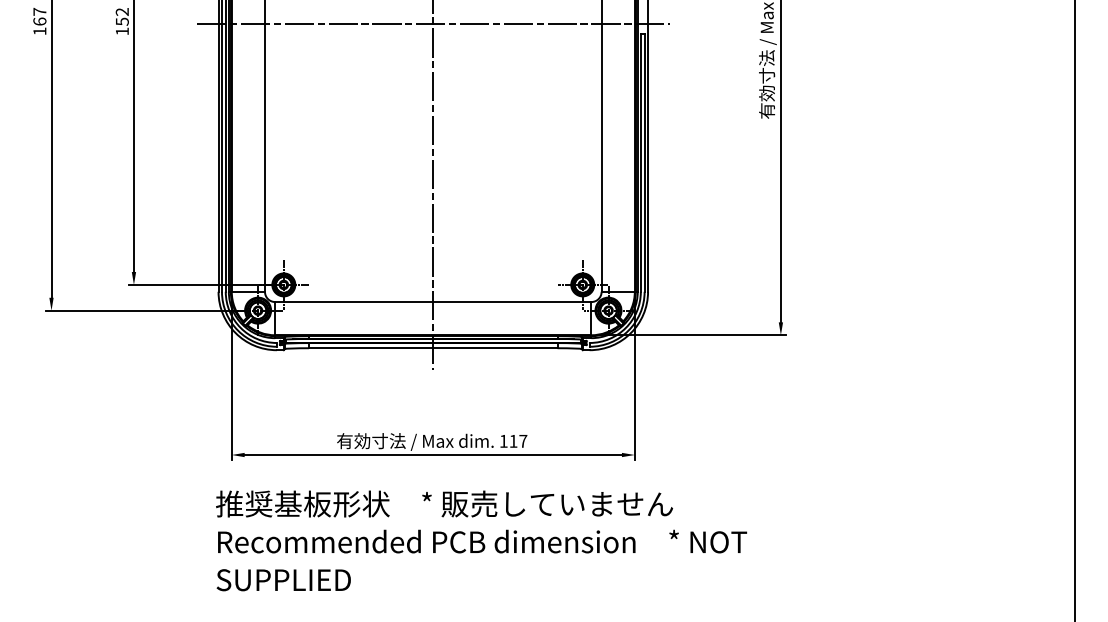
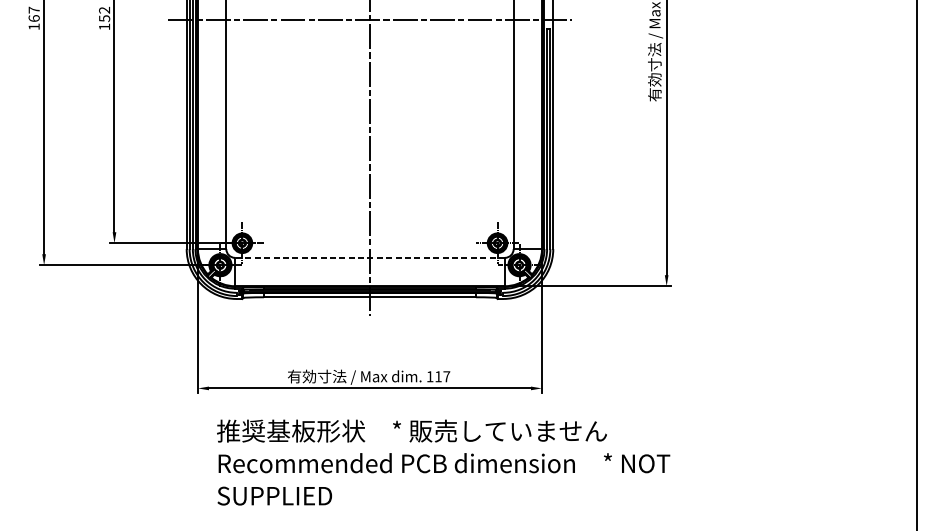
line: (432, 302) -> (369, 258), solid -> dashed
text: (481, 540) -> (443, 462), moved

